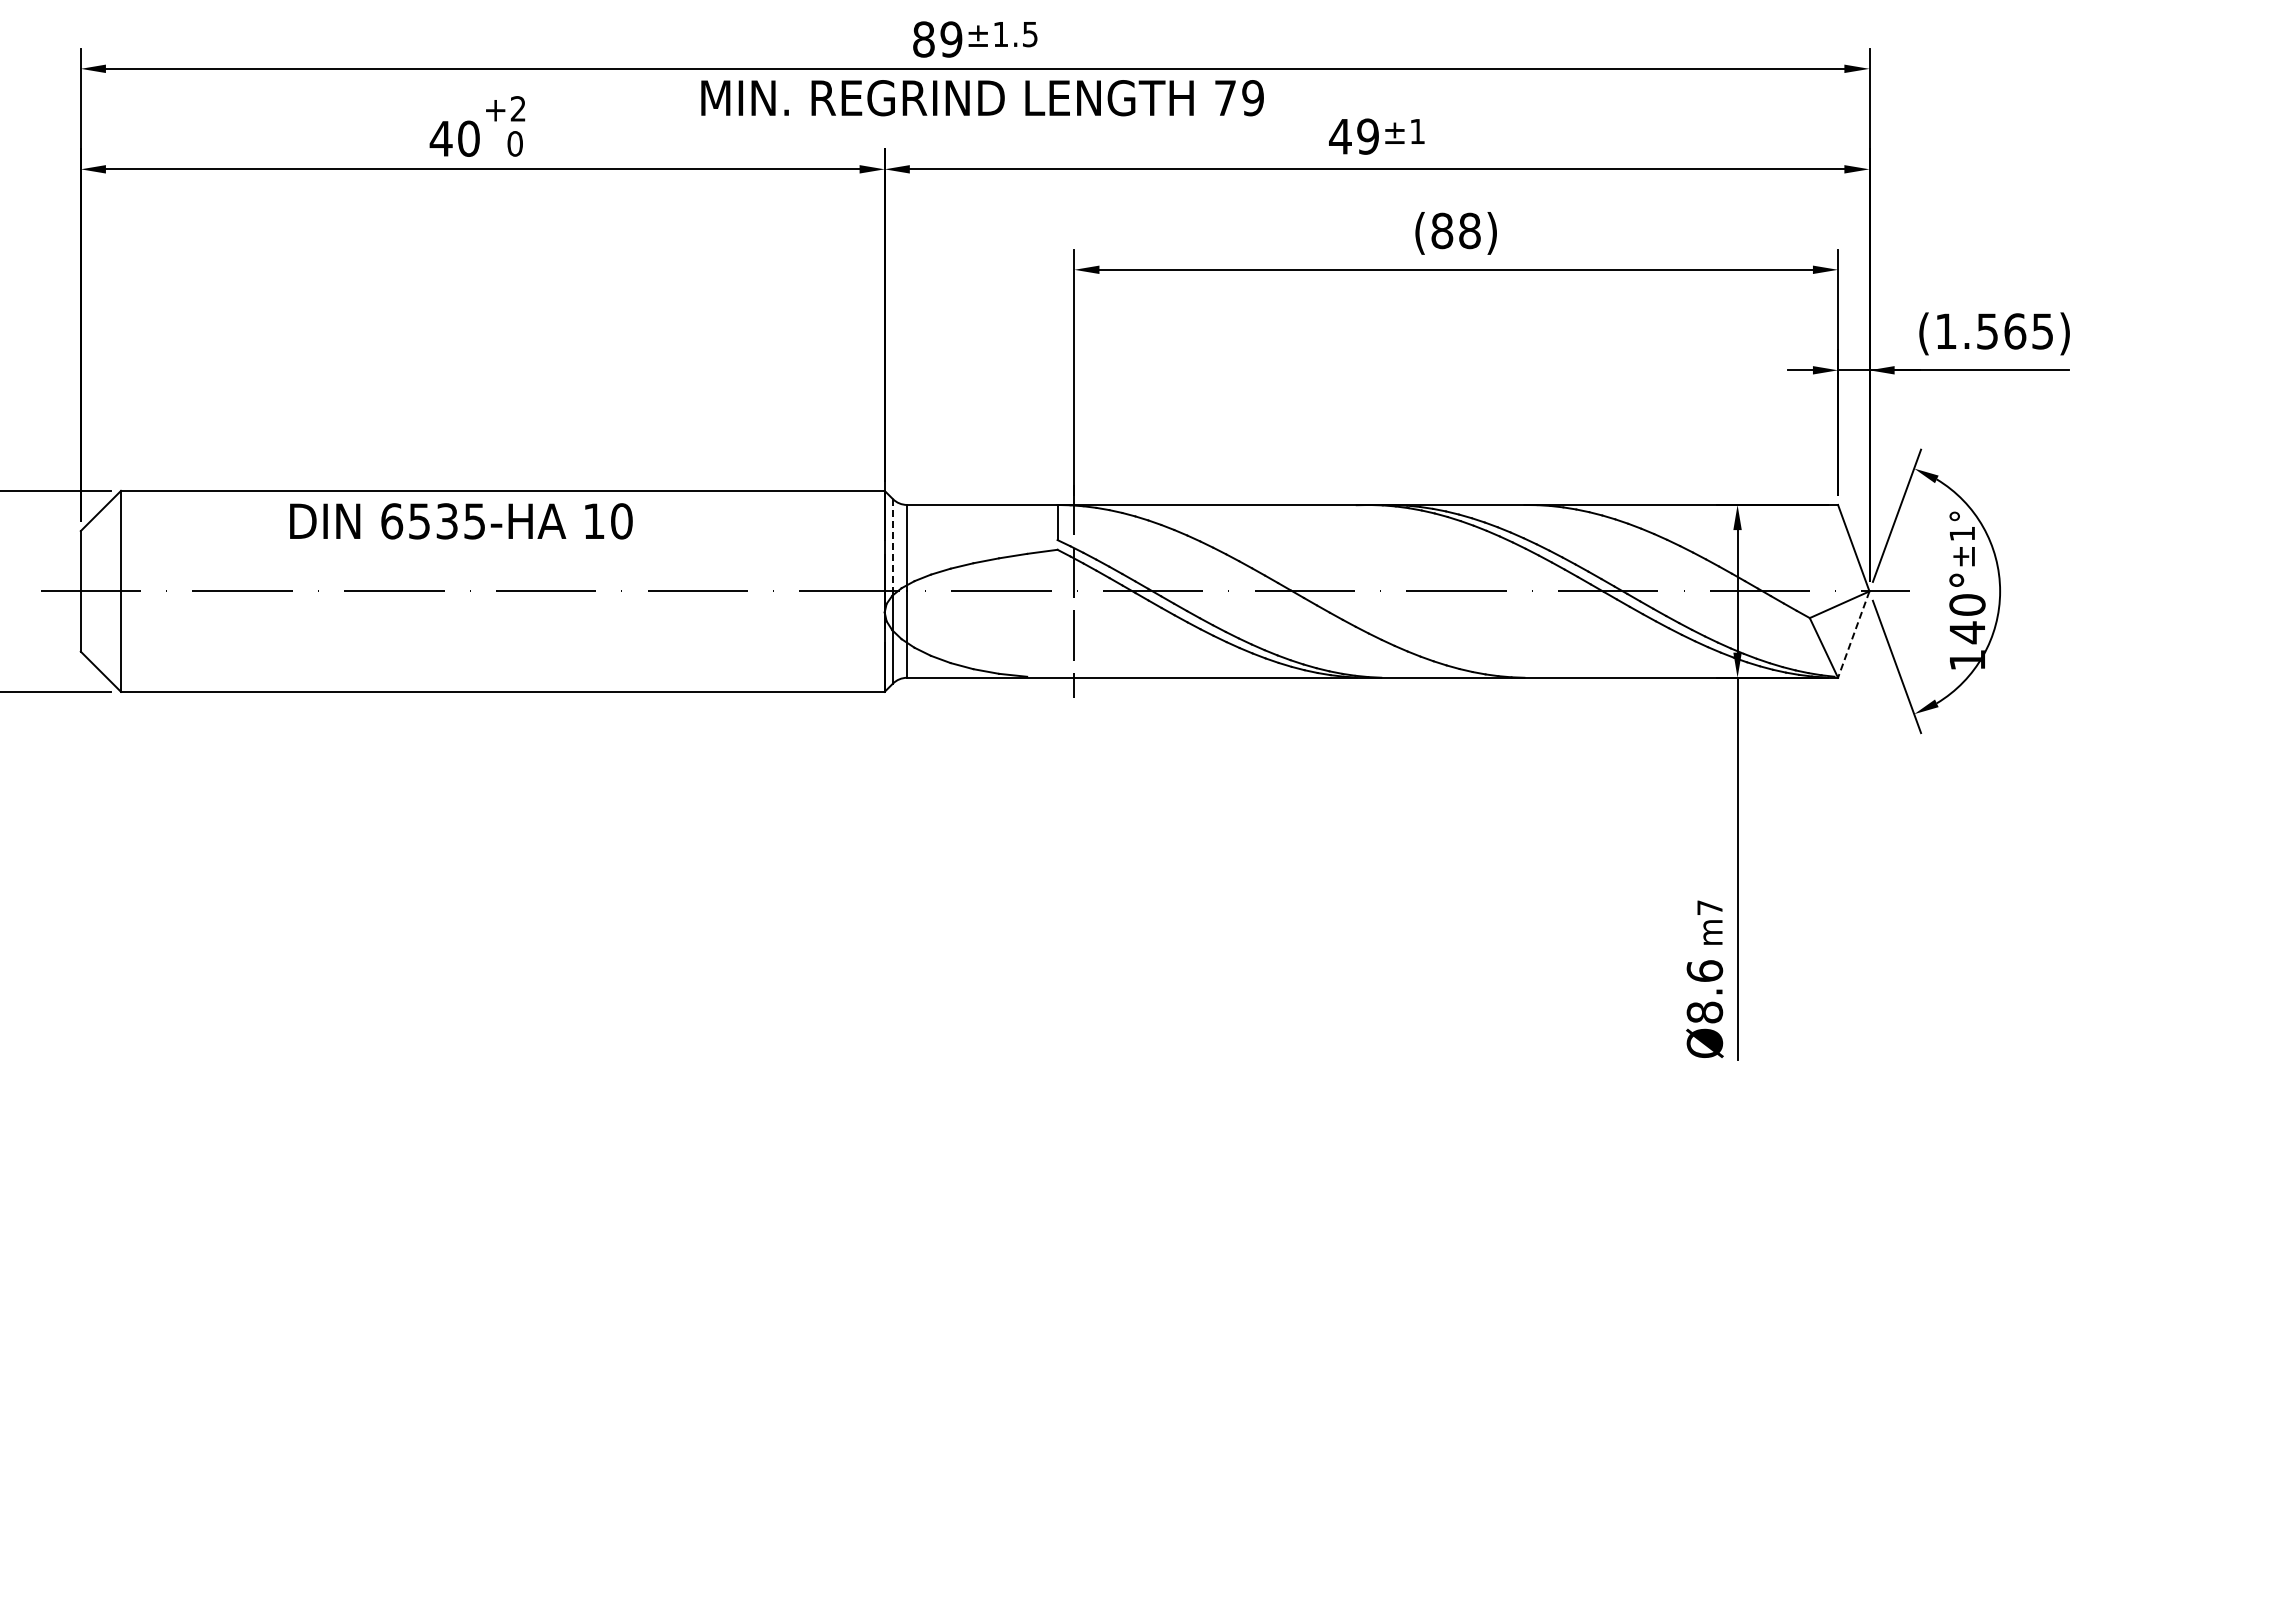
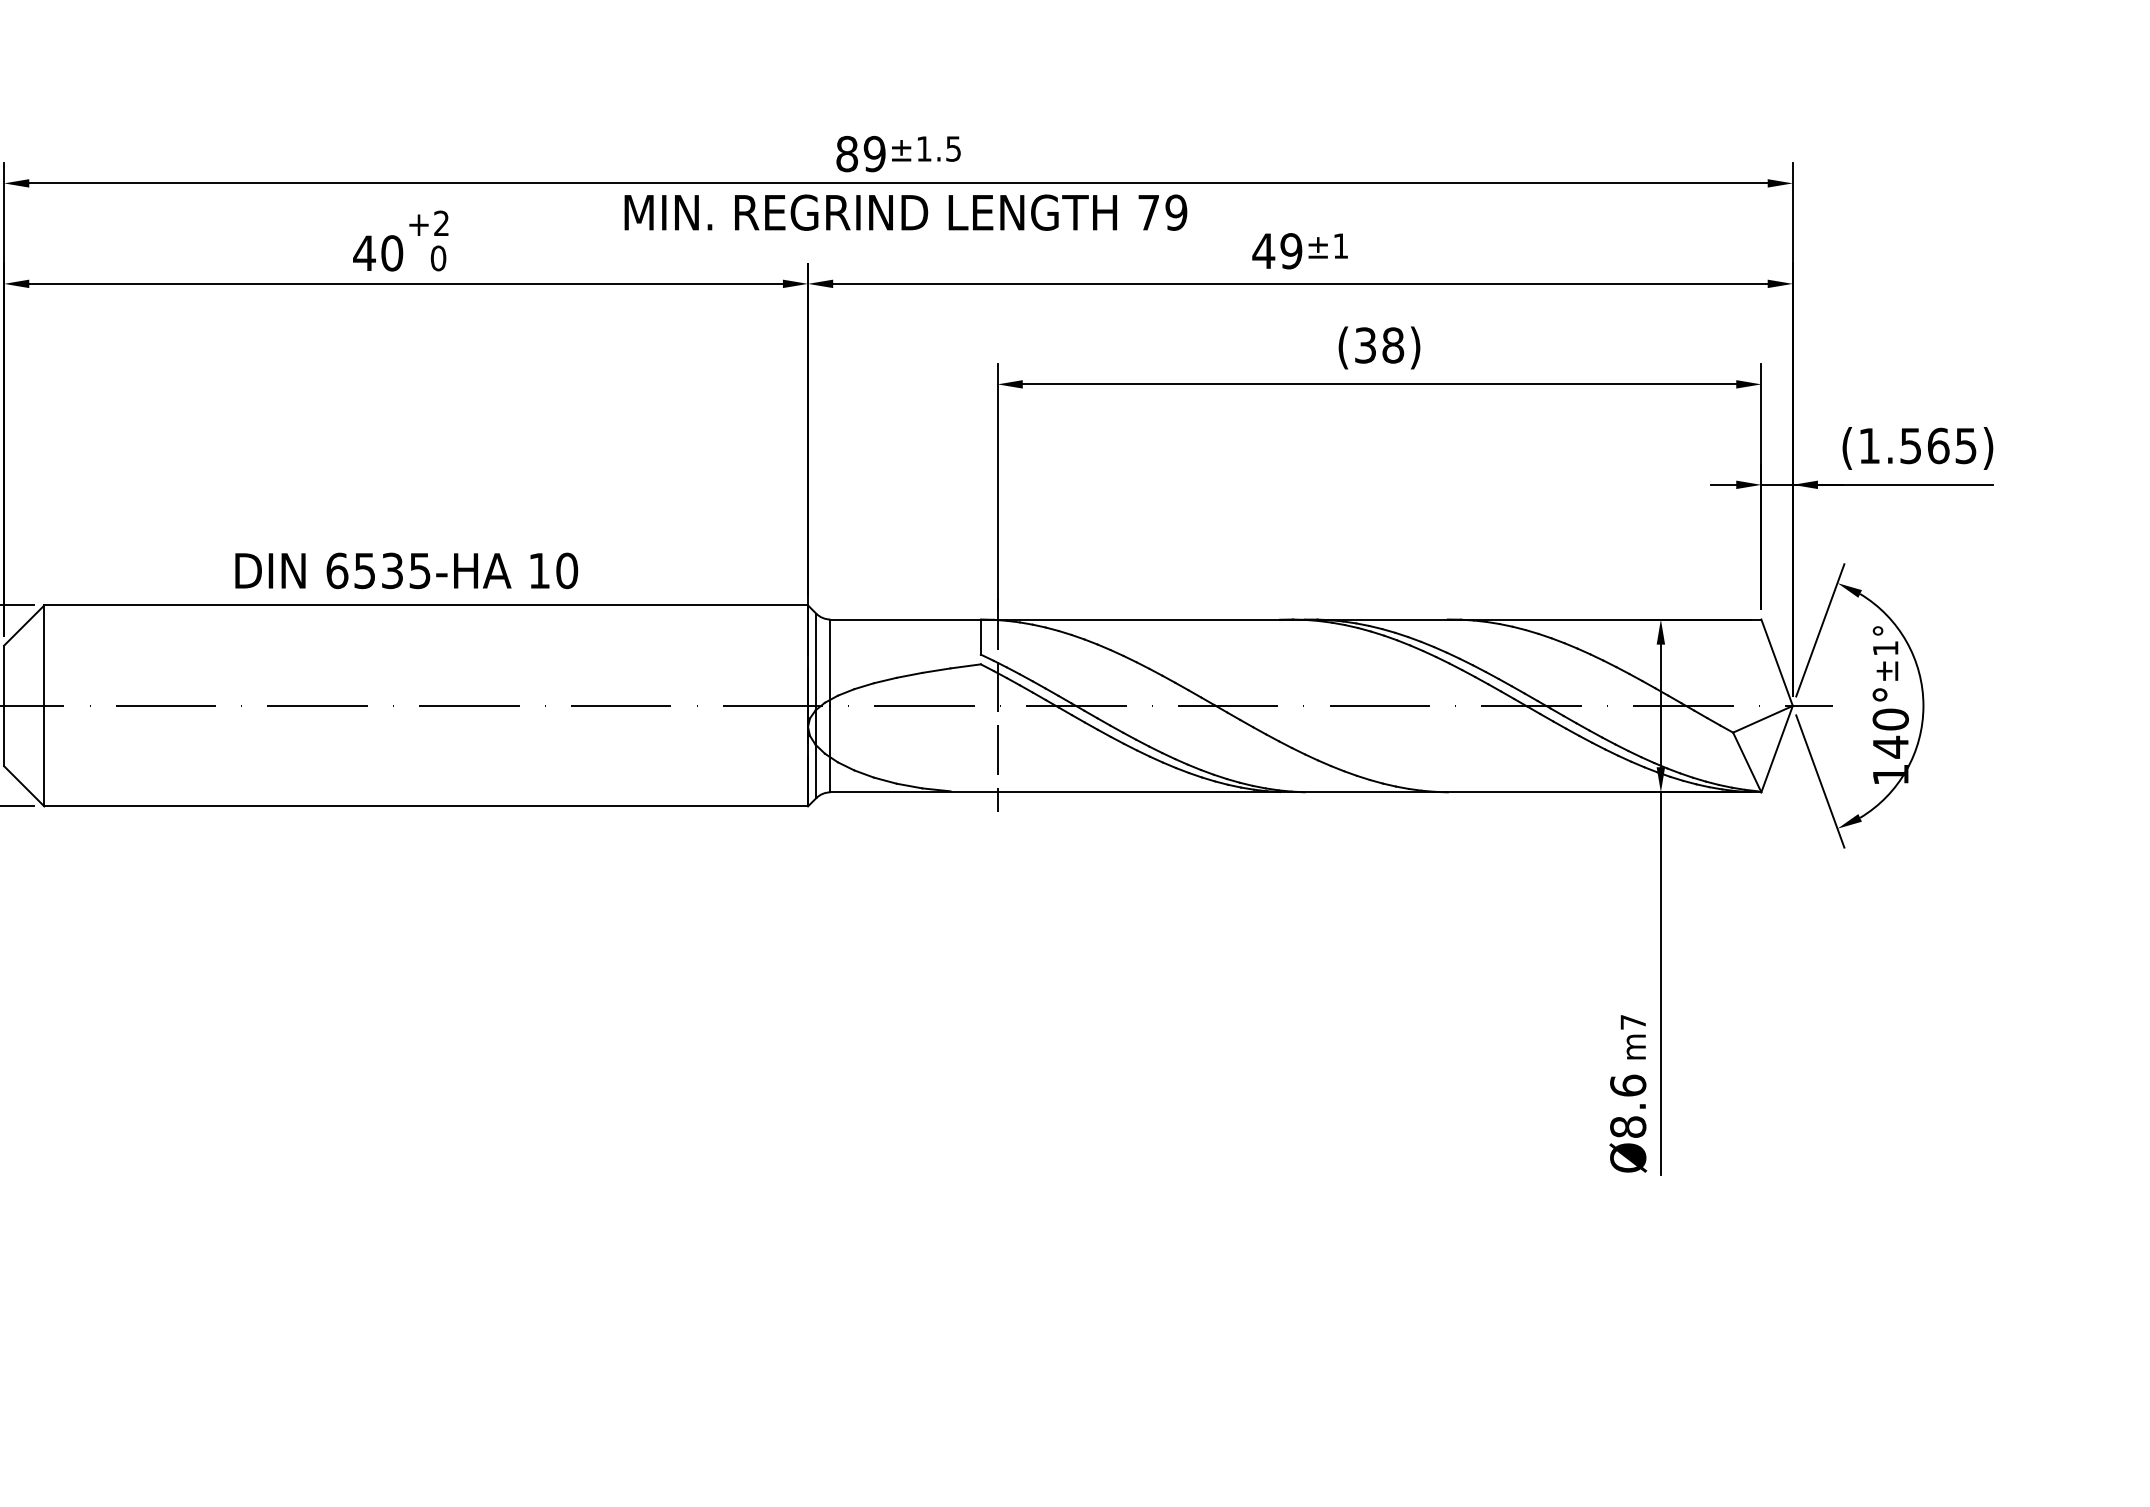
text: (1442, 230) -> (1365, 345), (88) -> (38)
text: (461, 521) -> (406, 571), moved
line: (892, 545) -> (815, 660), dashed -> solid
line: (1853, 634) -> (1776, 749), dashed -> solid

